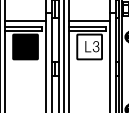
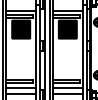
fill: (89, 46) -> (67, 29), added

